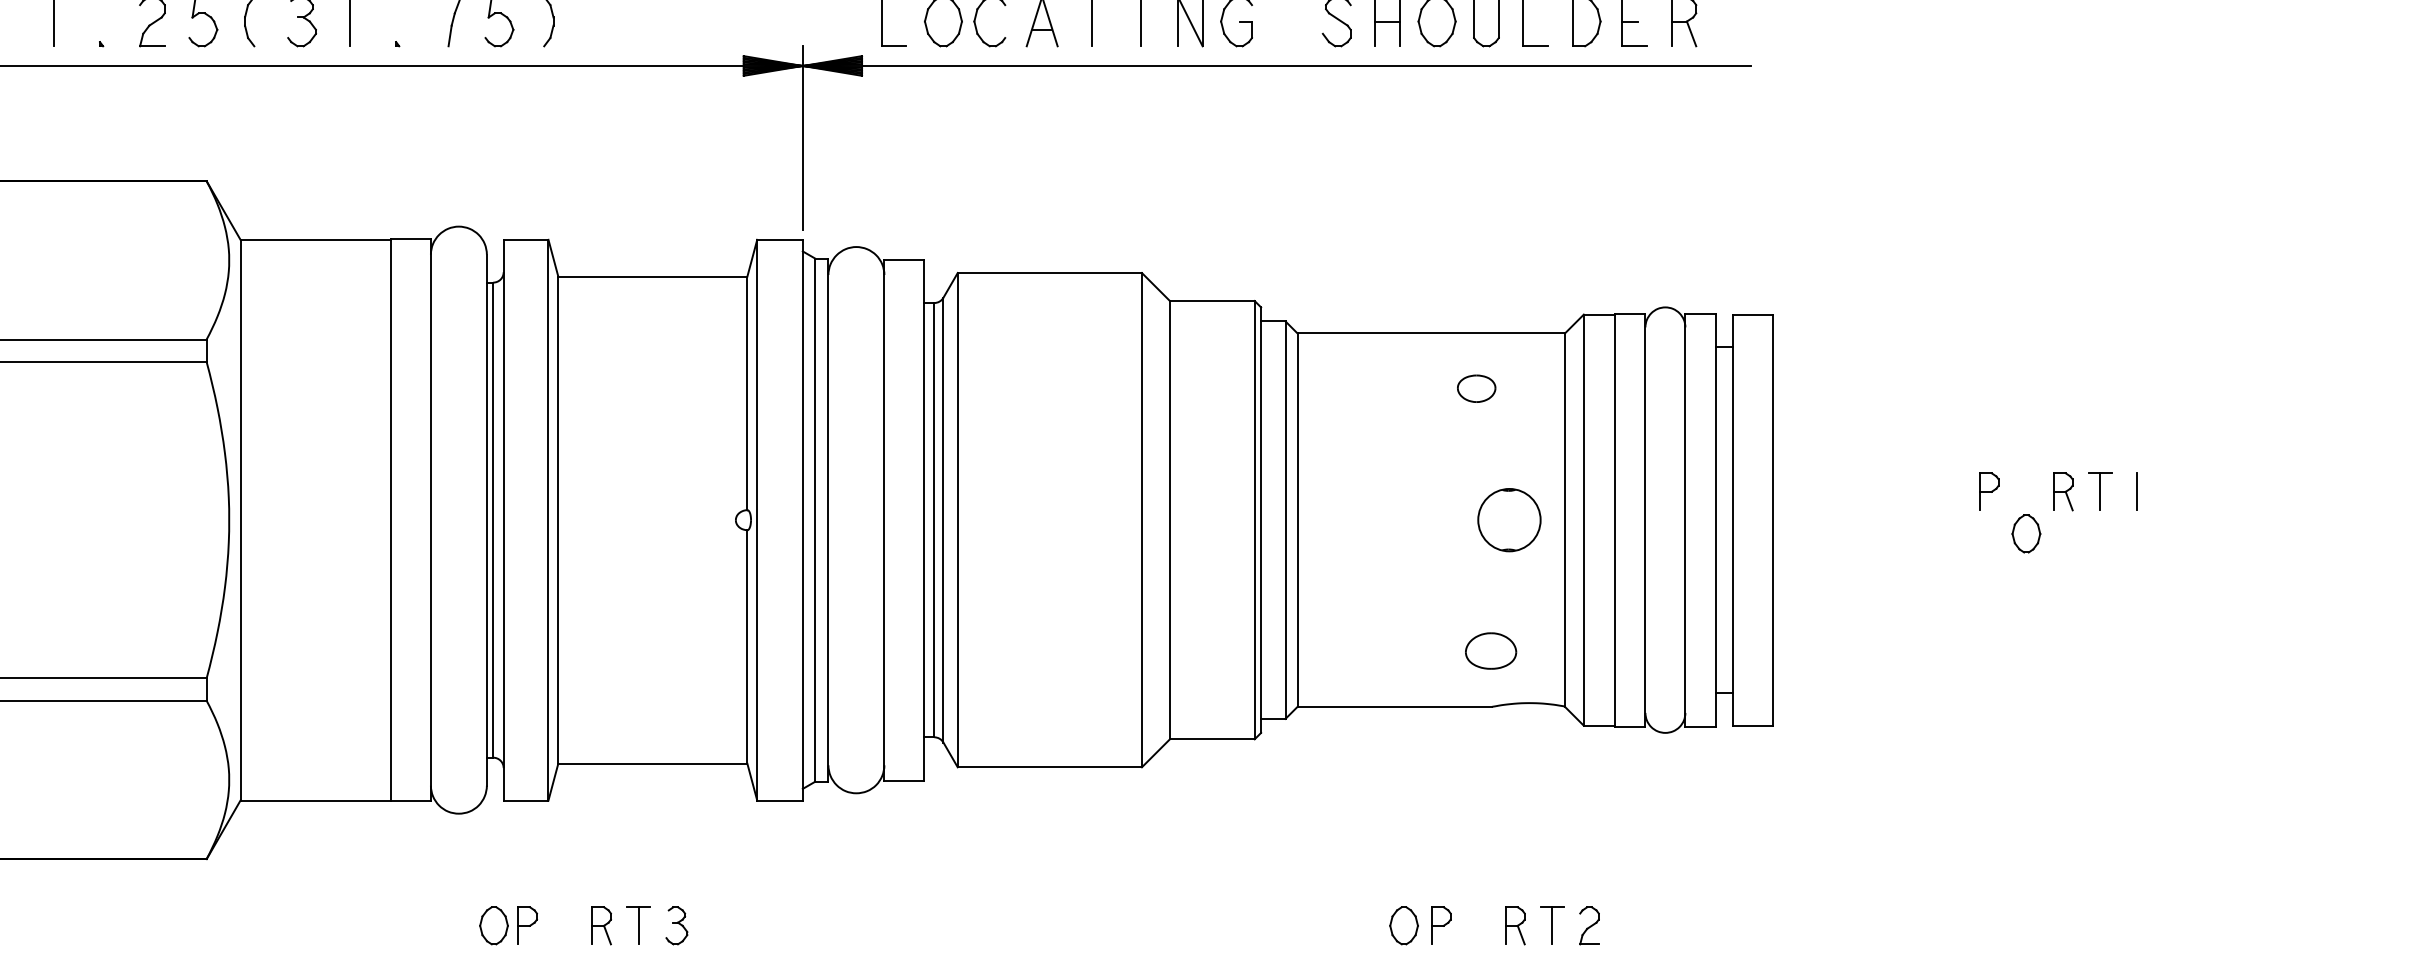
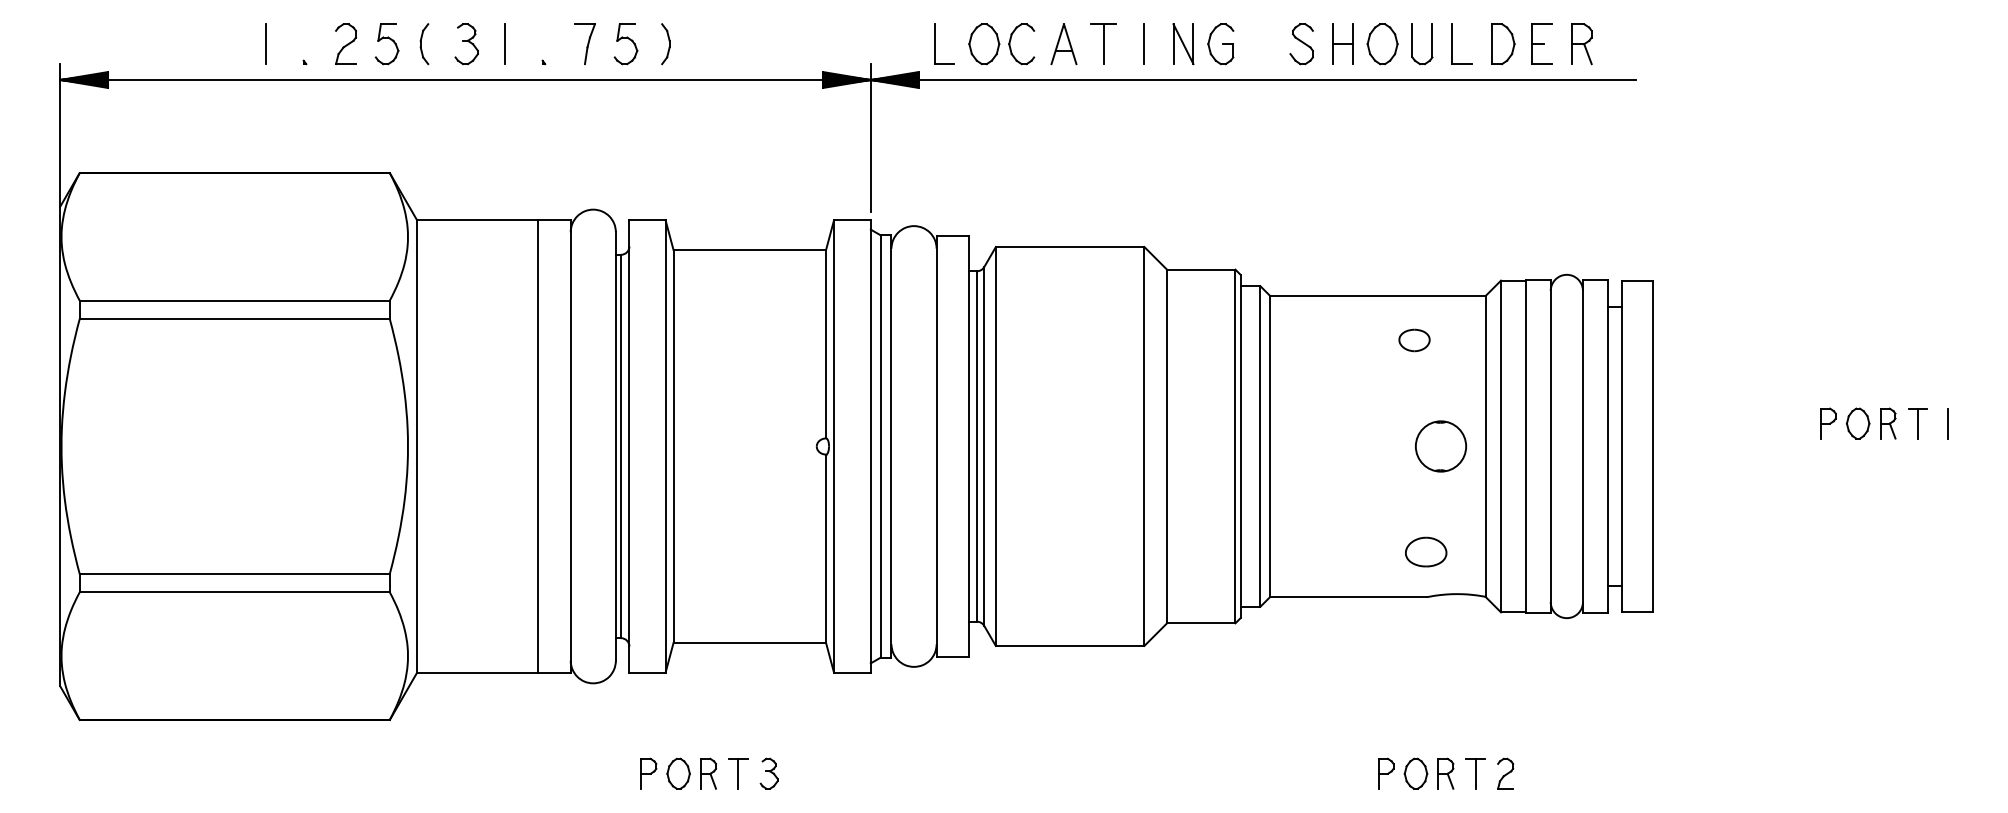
part: (2026, 533) -> (1858, 423), moved
part: (493, 925) -> (678, 773), moved
part: (1403, 925) -> (1415, 773), moved

